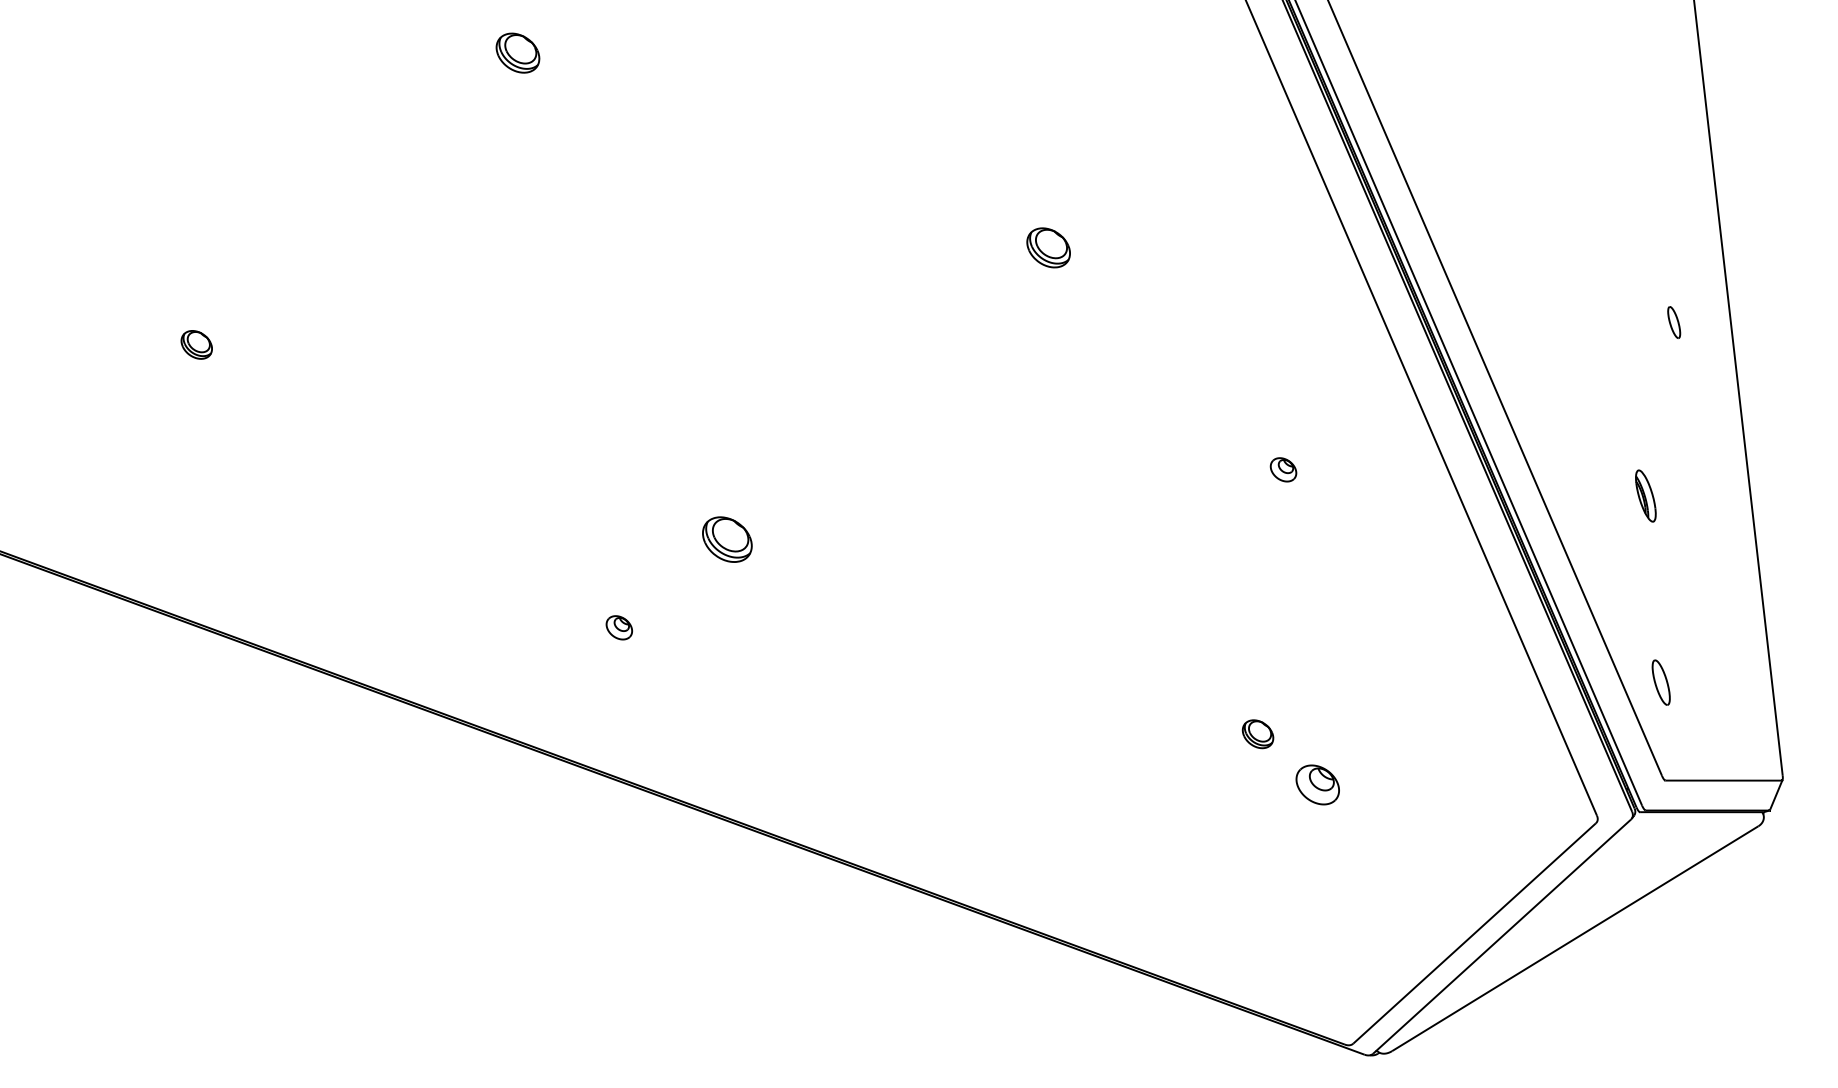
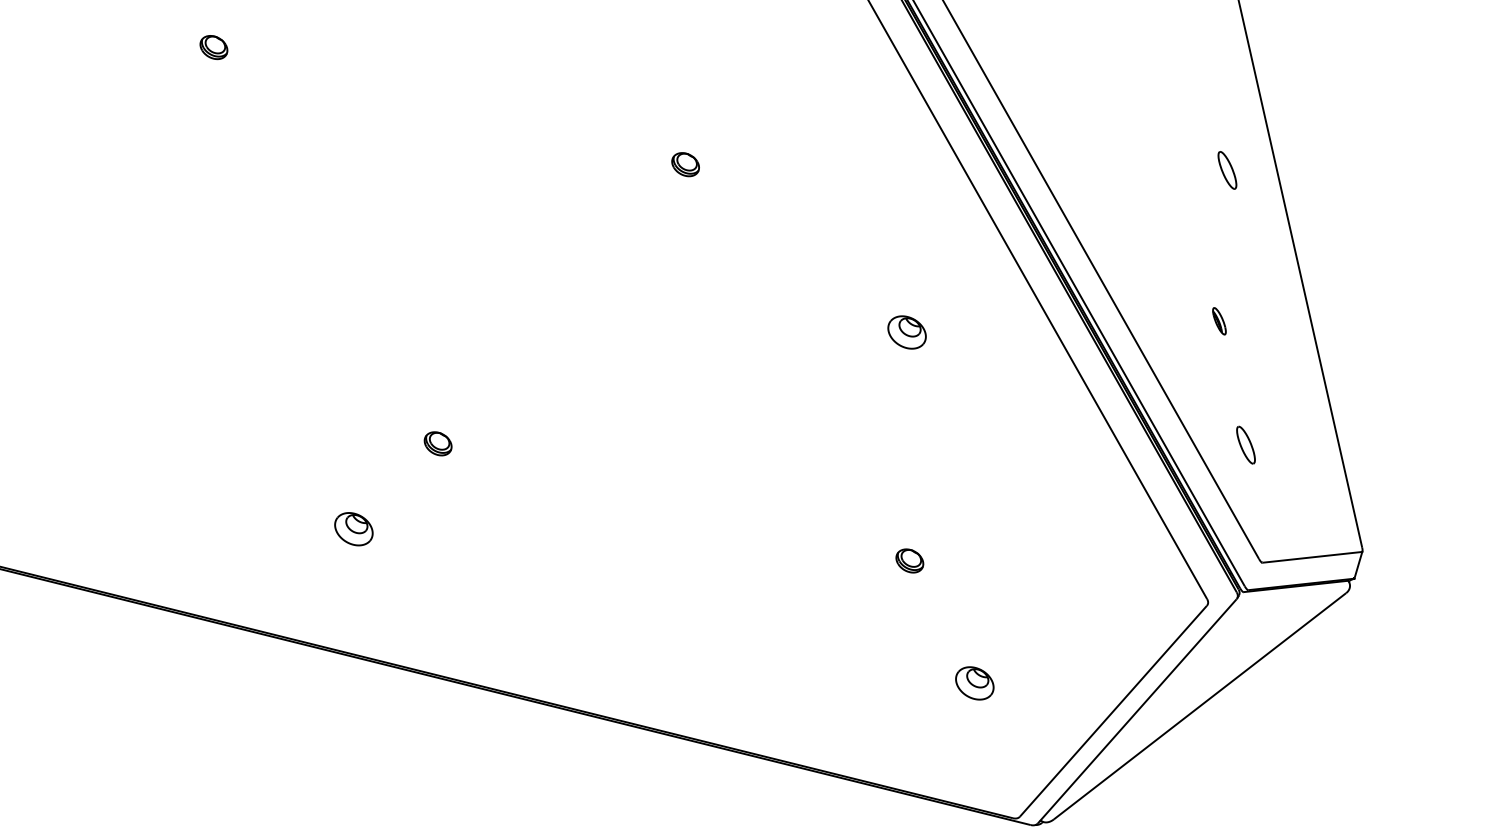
part: (517, 53) -> (213, 47), size x0.71
part: (1048, 247) -> (685, 164), size x0.71
part: (1673, 322) -> (1226, 170), size x1.43
part: (1283, 469) -> (907, 332), size x1.67
part: (1646, 495) -> (1219, 320), size x0.62
part: (727, 539) -> (438, 443), size x0.62
part: (619, 627) -> (354, 529), size x1.67
part: (1660, 682) -> (1245, 445), moved
part: (1317, 784) -> (974, 683), moved

